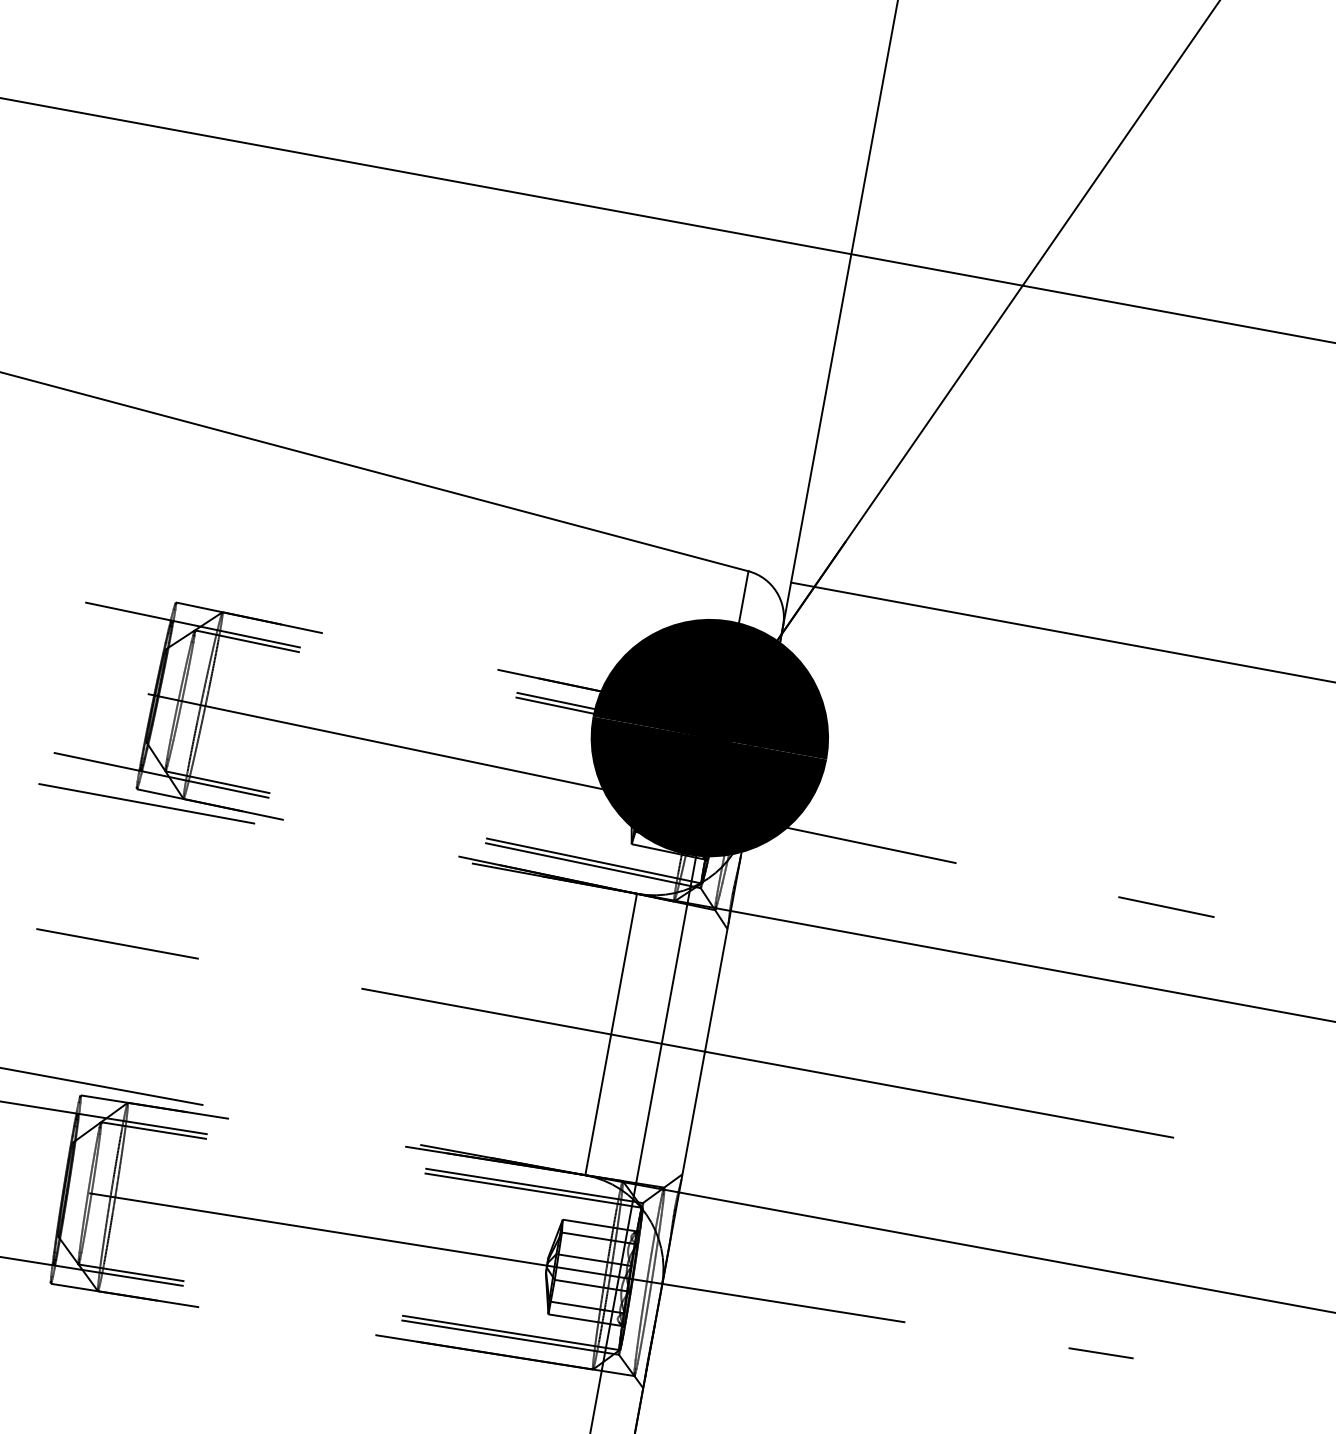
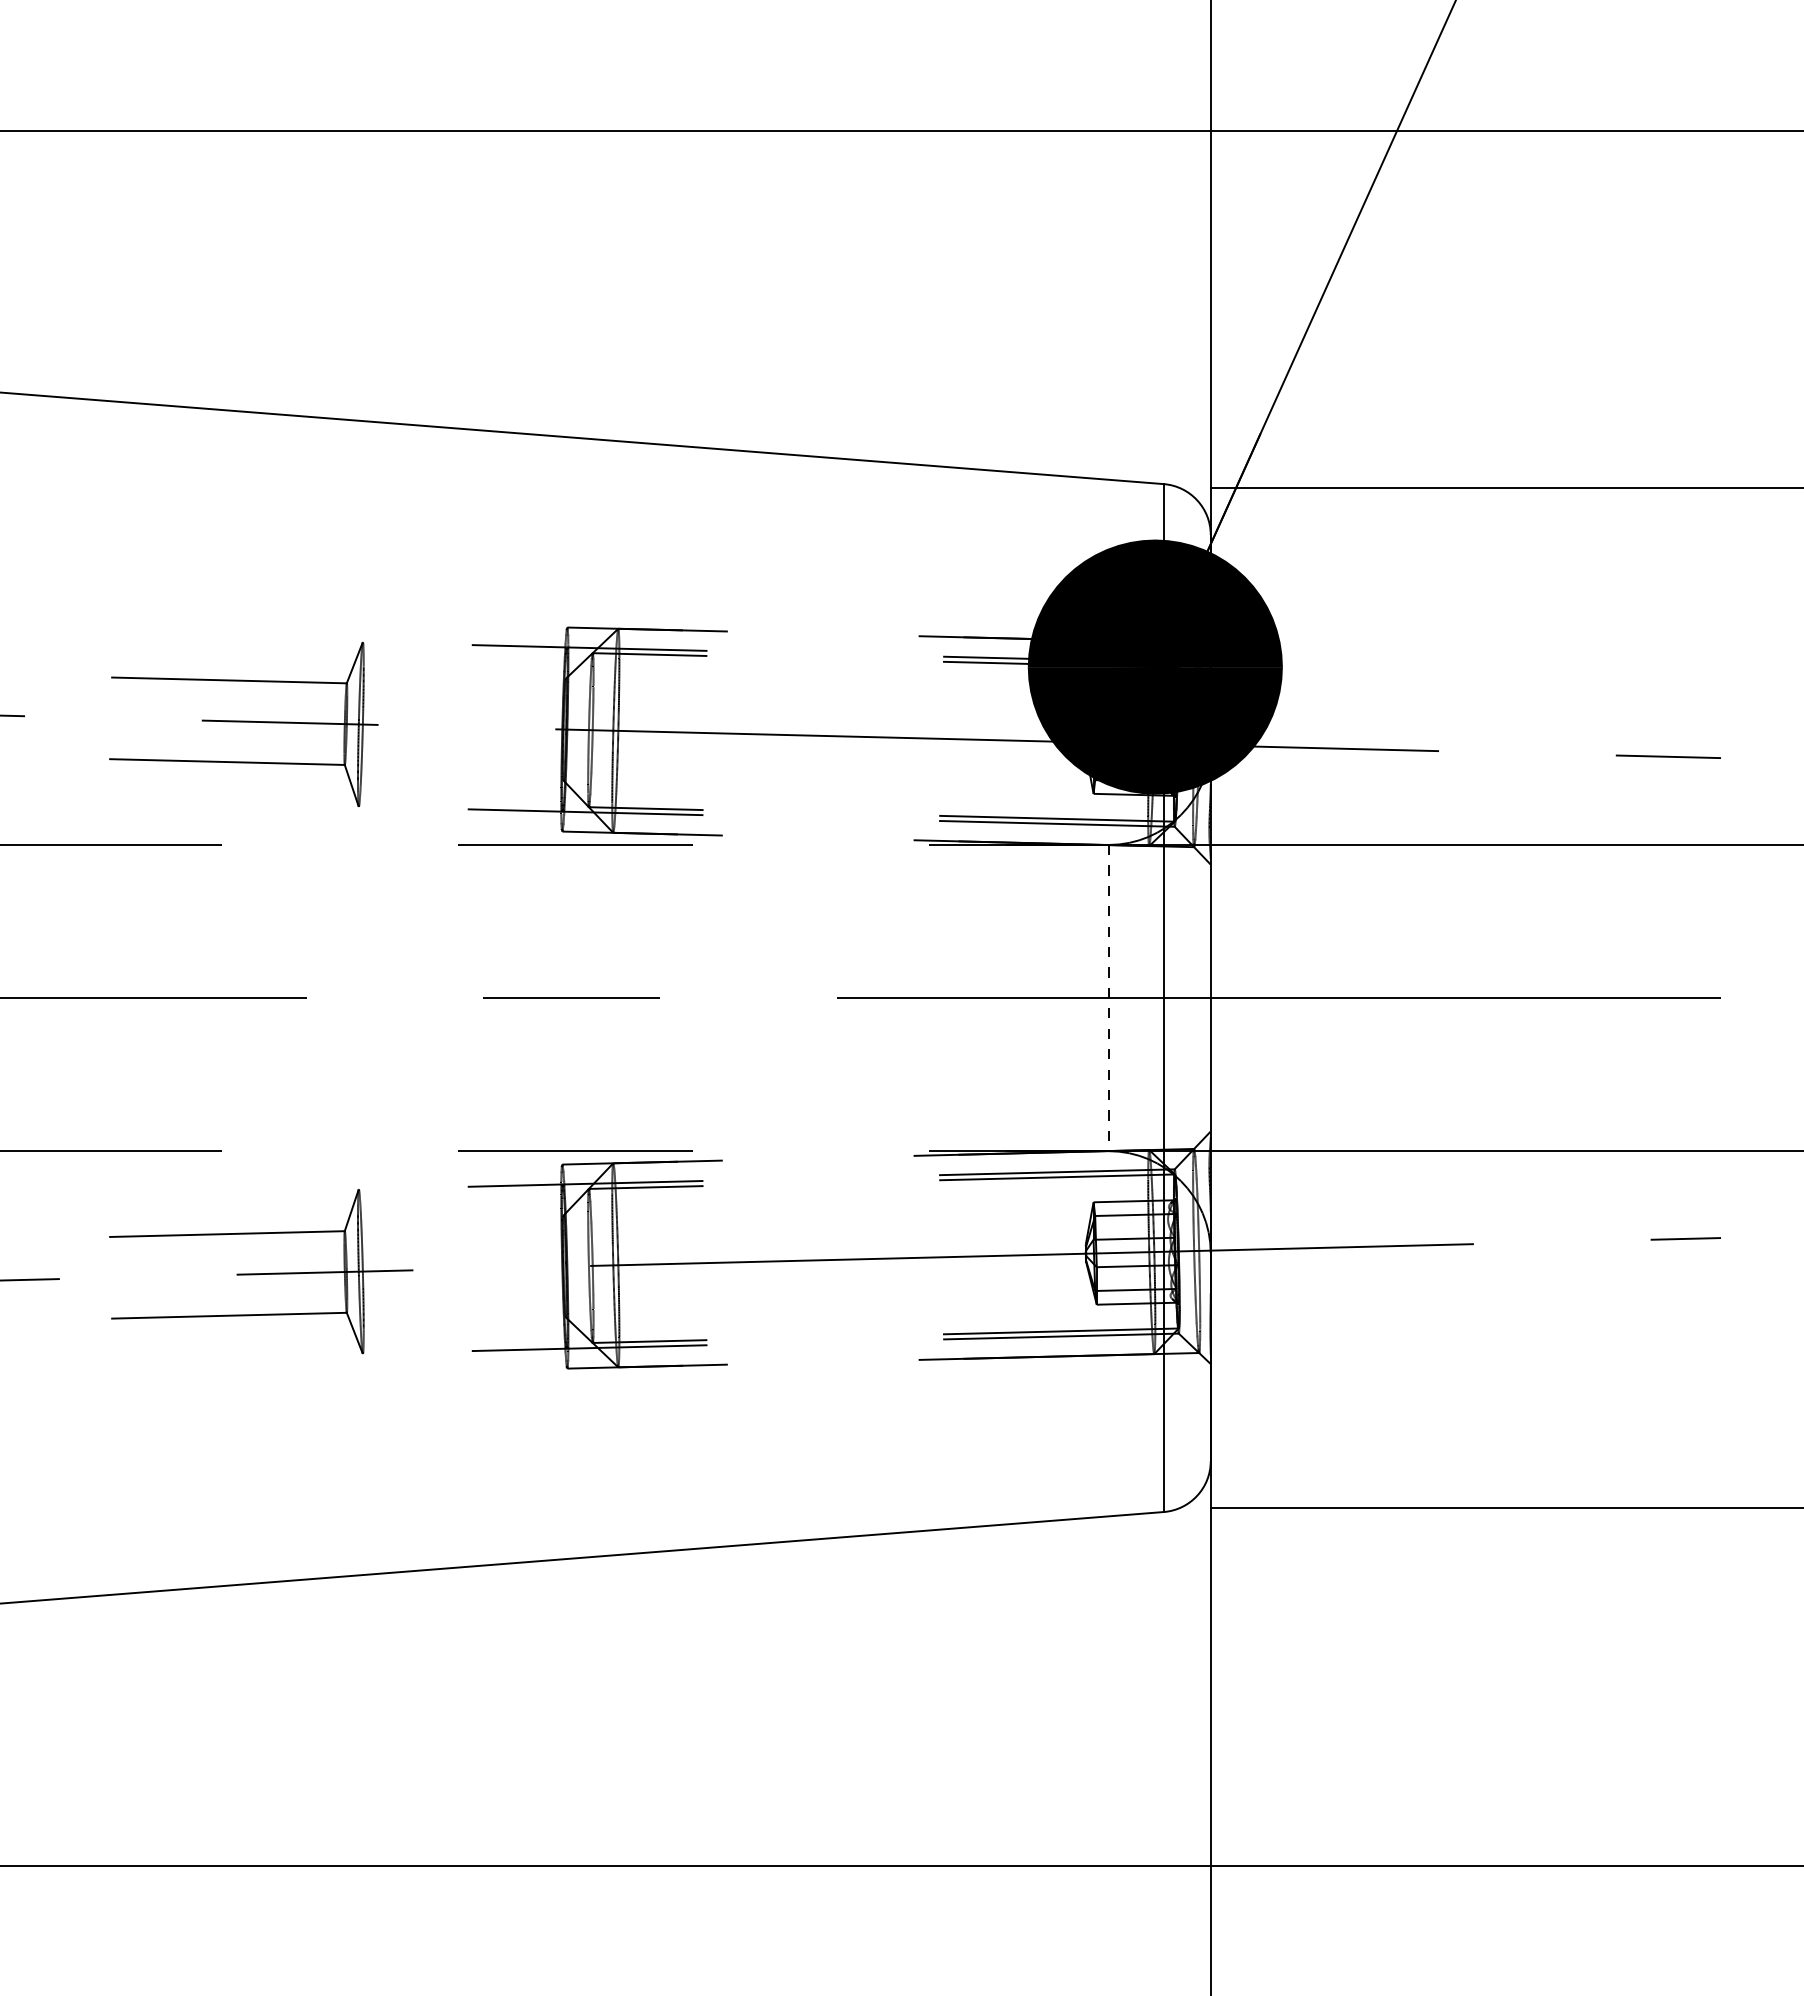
line: (610, 1034) -> (1108, 998), solid -> dashed

